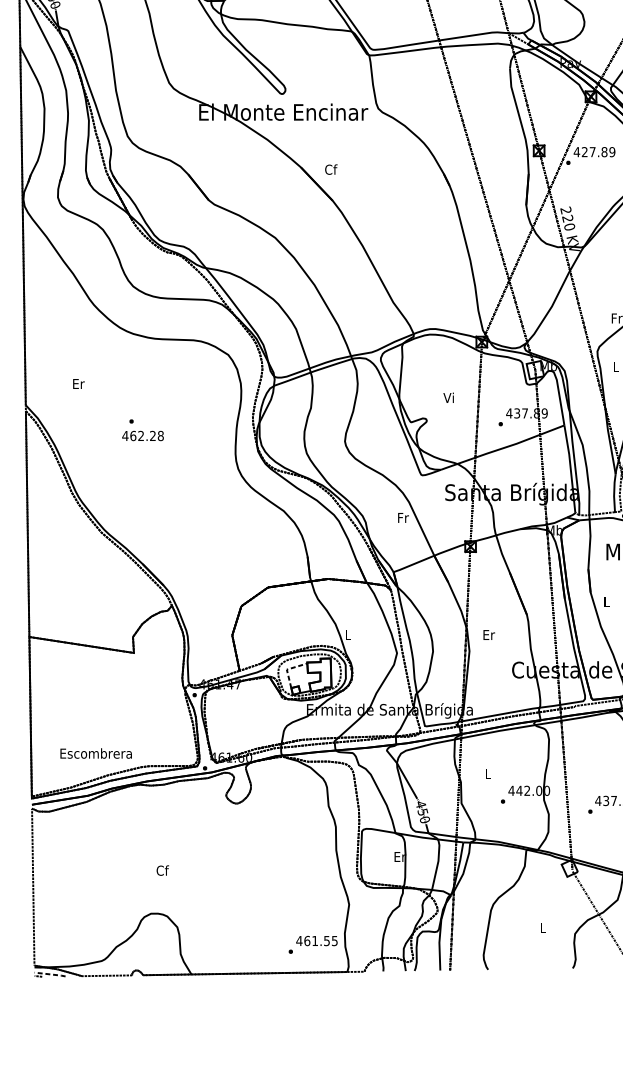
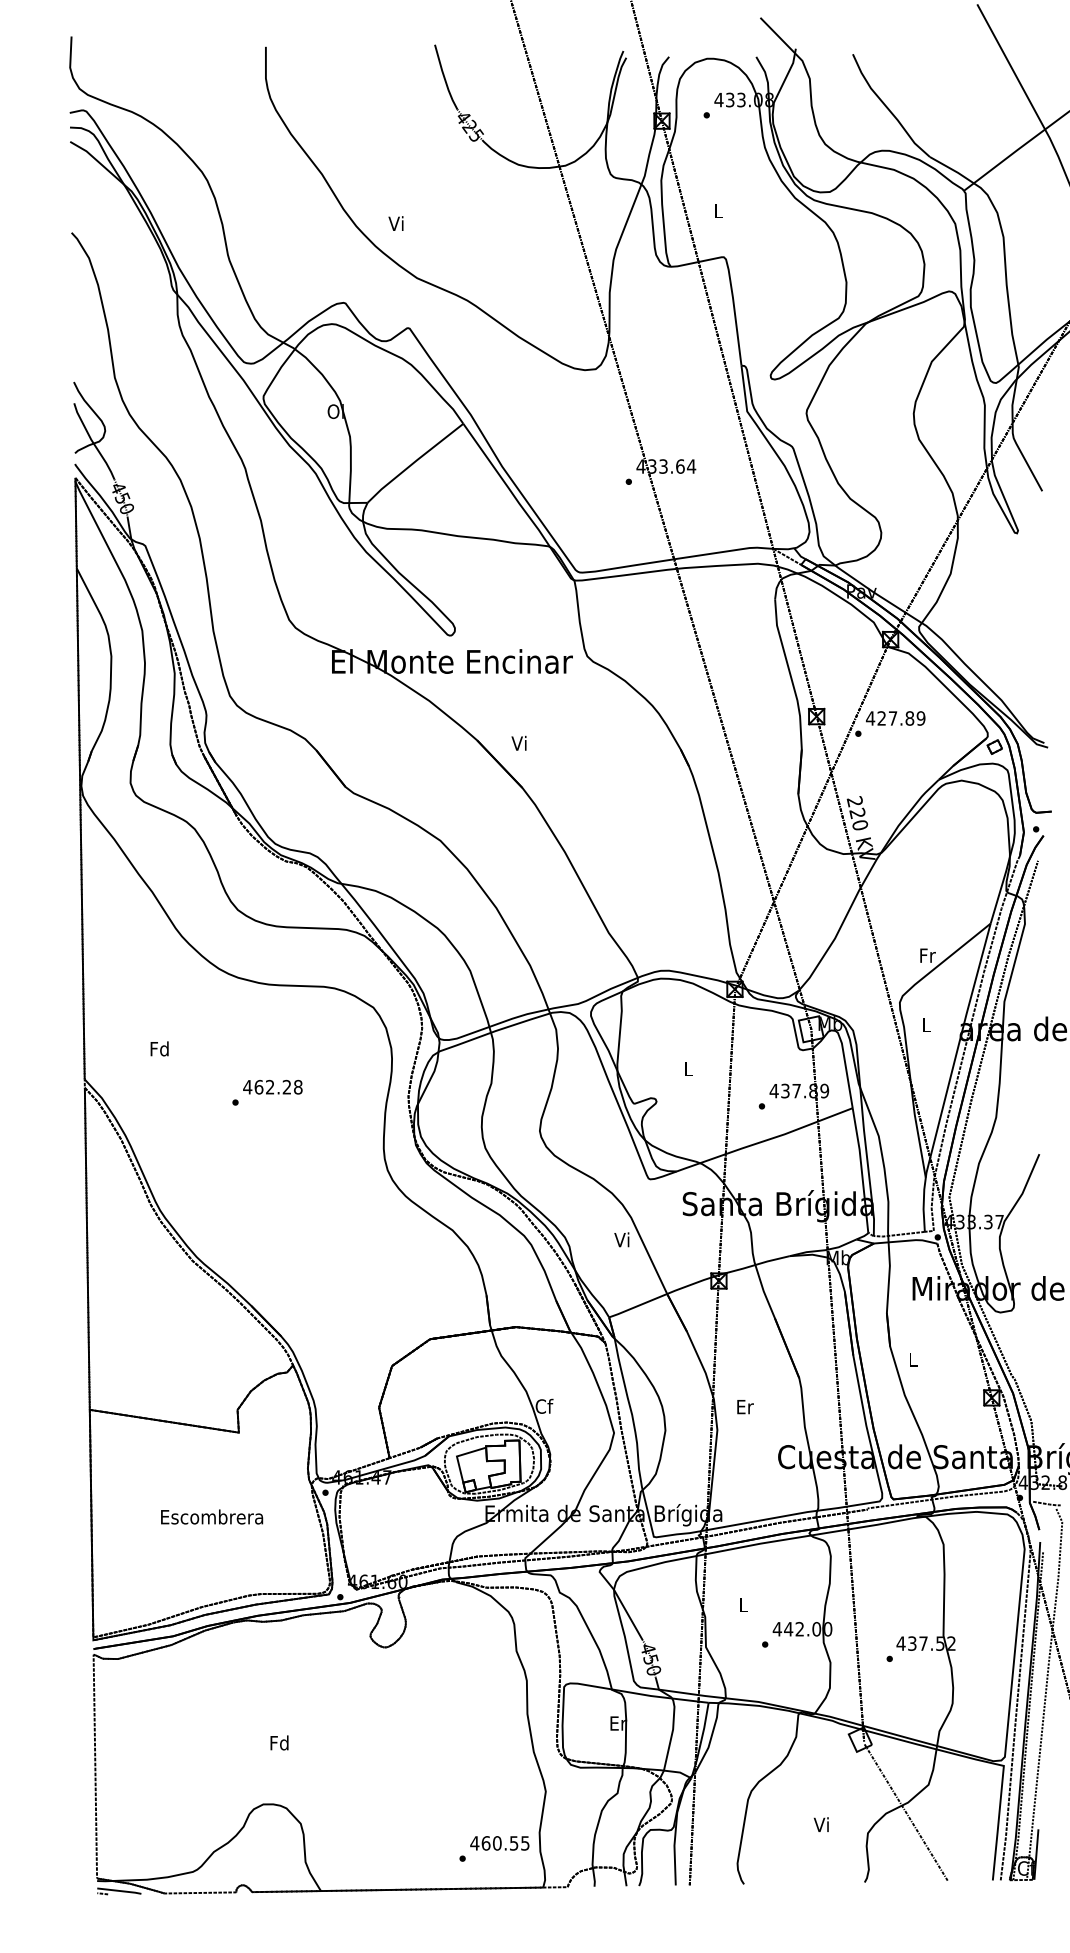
text: (331, 168) -> (520, 742), Cf -> Vi
text: (78, 383) -> (159, 1048), Er -> Fd
text: (448, 397) -> (687, 1068), Vi -> L
text: (142, 436) -> (272, 1087), moved
text: (402, 517) -> (622, 1239), Fr -> Vi
text: (348, 633) -> (544, 1405), L -> Cf
line: (287, 669) -> (458, 1455), dashed -> solid
text: (96, 753) -> (212, 1516), moved
text: (162, 870) -> (279, 1742), Cf -> Fd
text: (541, 927) -> (820, 1824), L -> Vi
text: (315, 941) -> (497, 1843), 461.55 -> 460.55
line: (50, 974) -> (119, 1890), dashed -> solid

